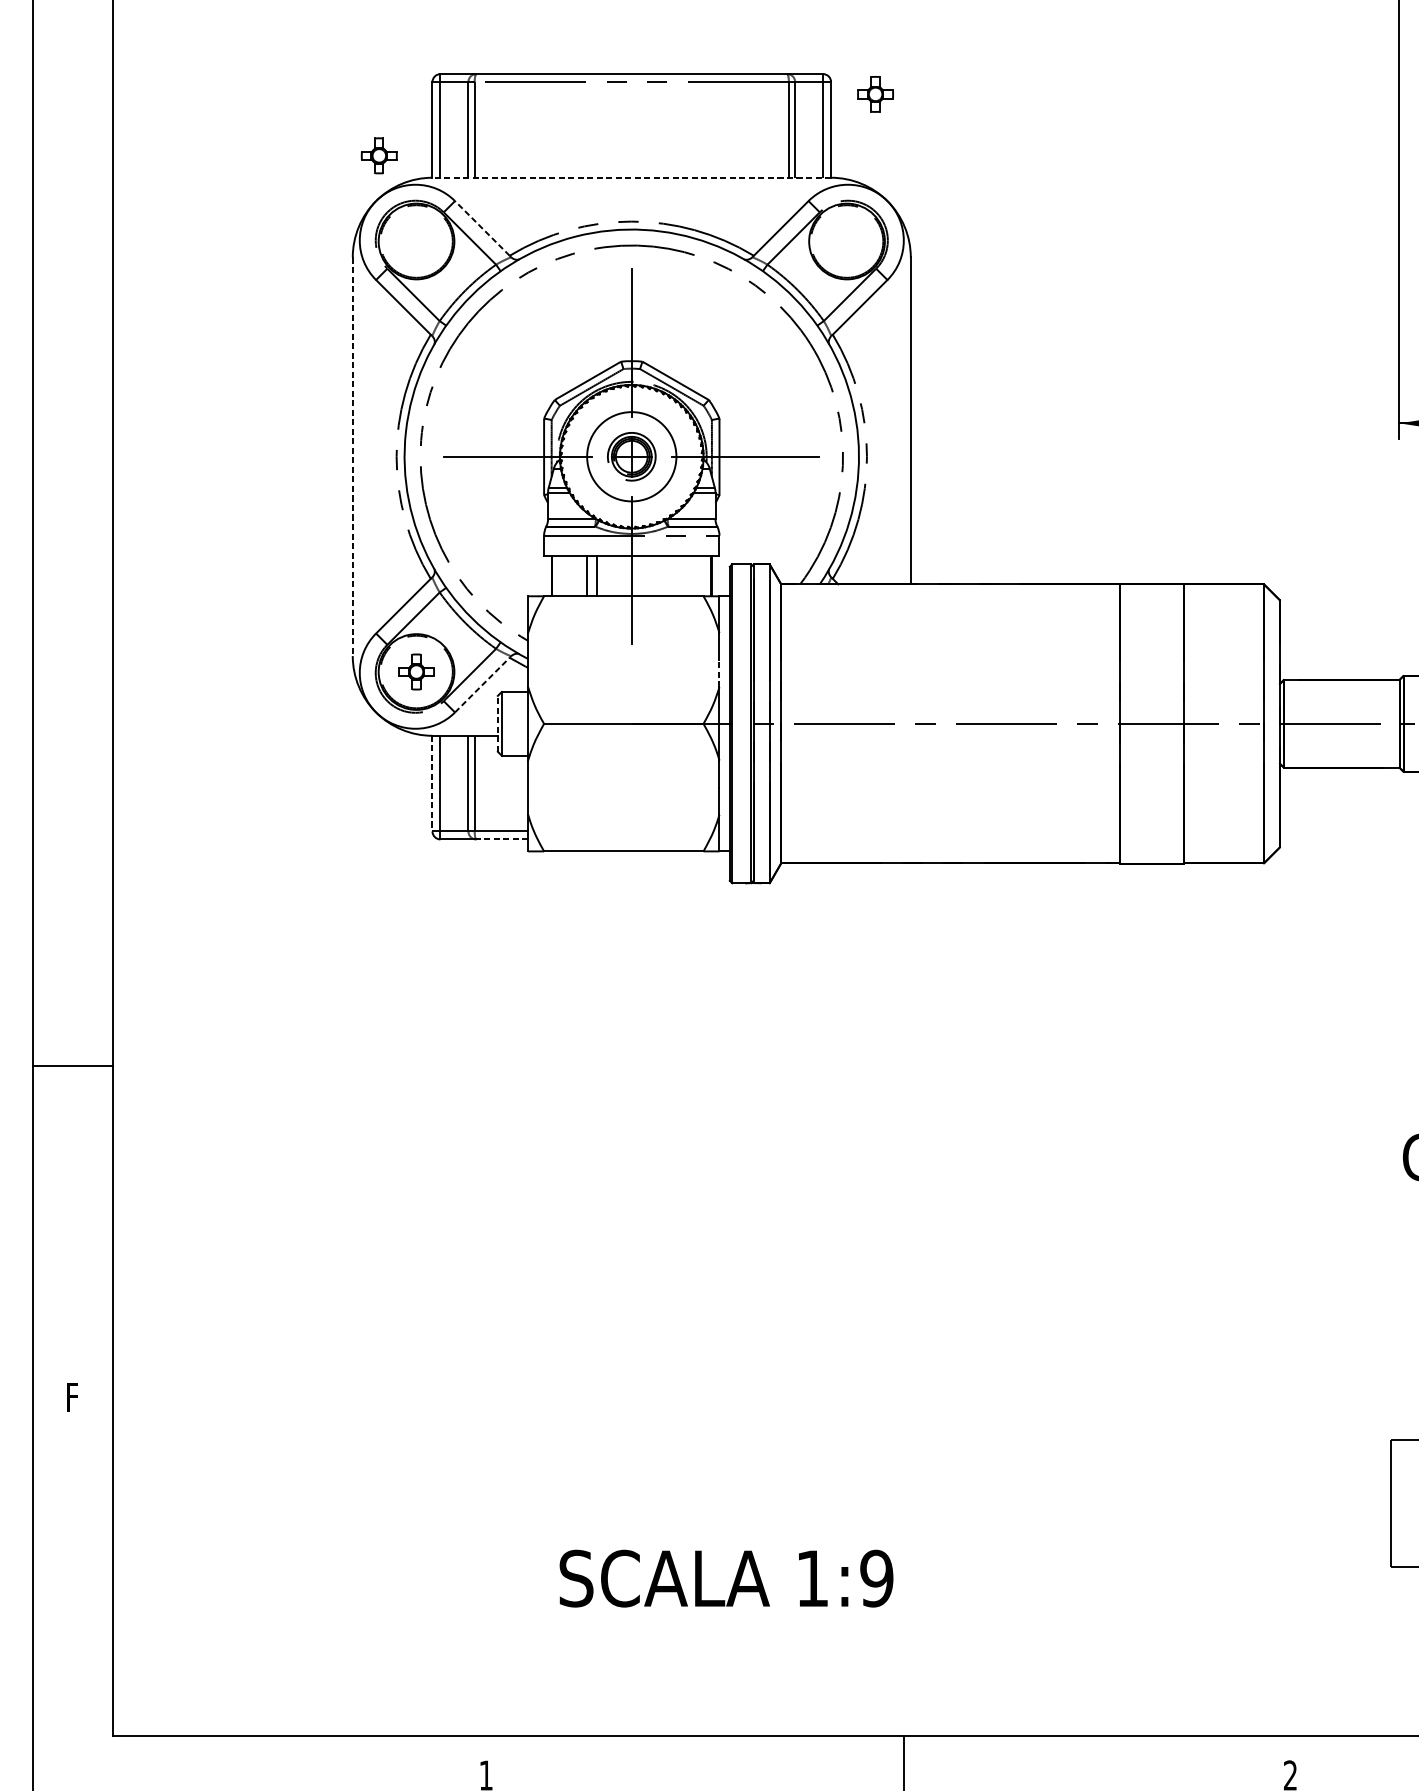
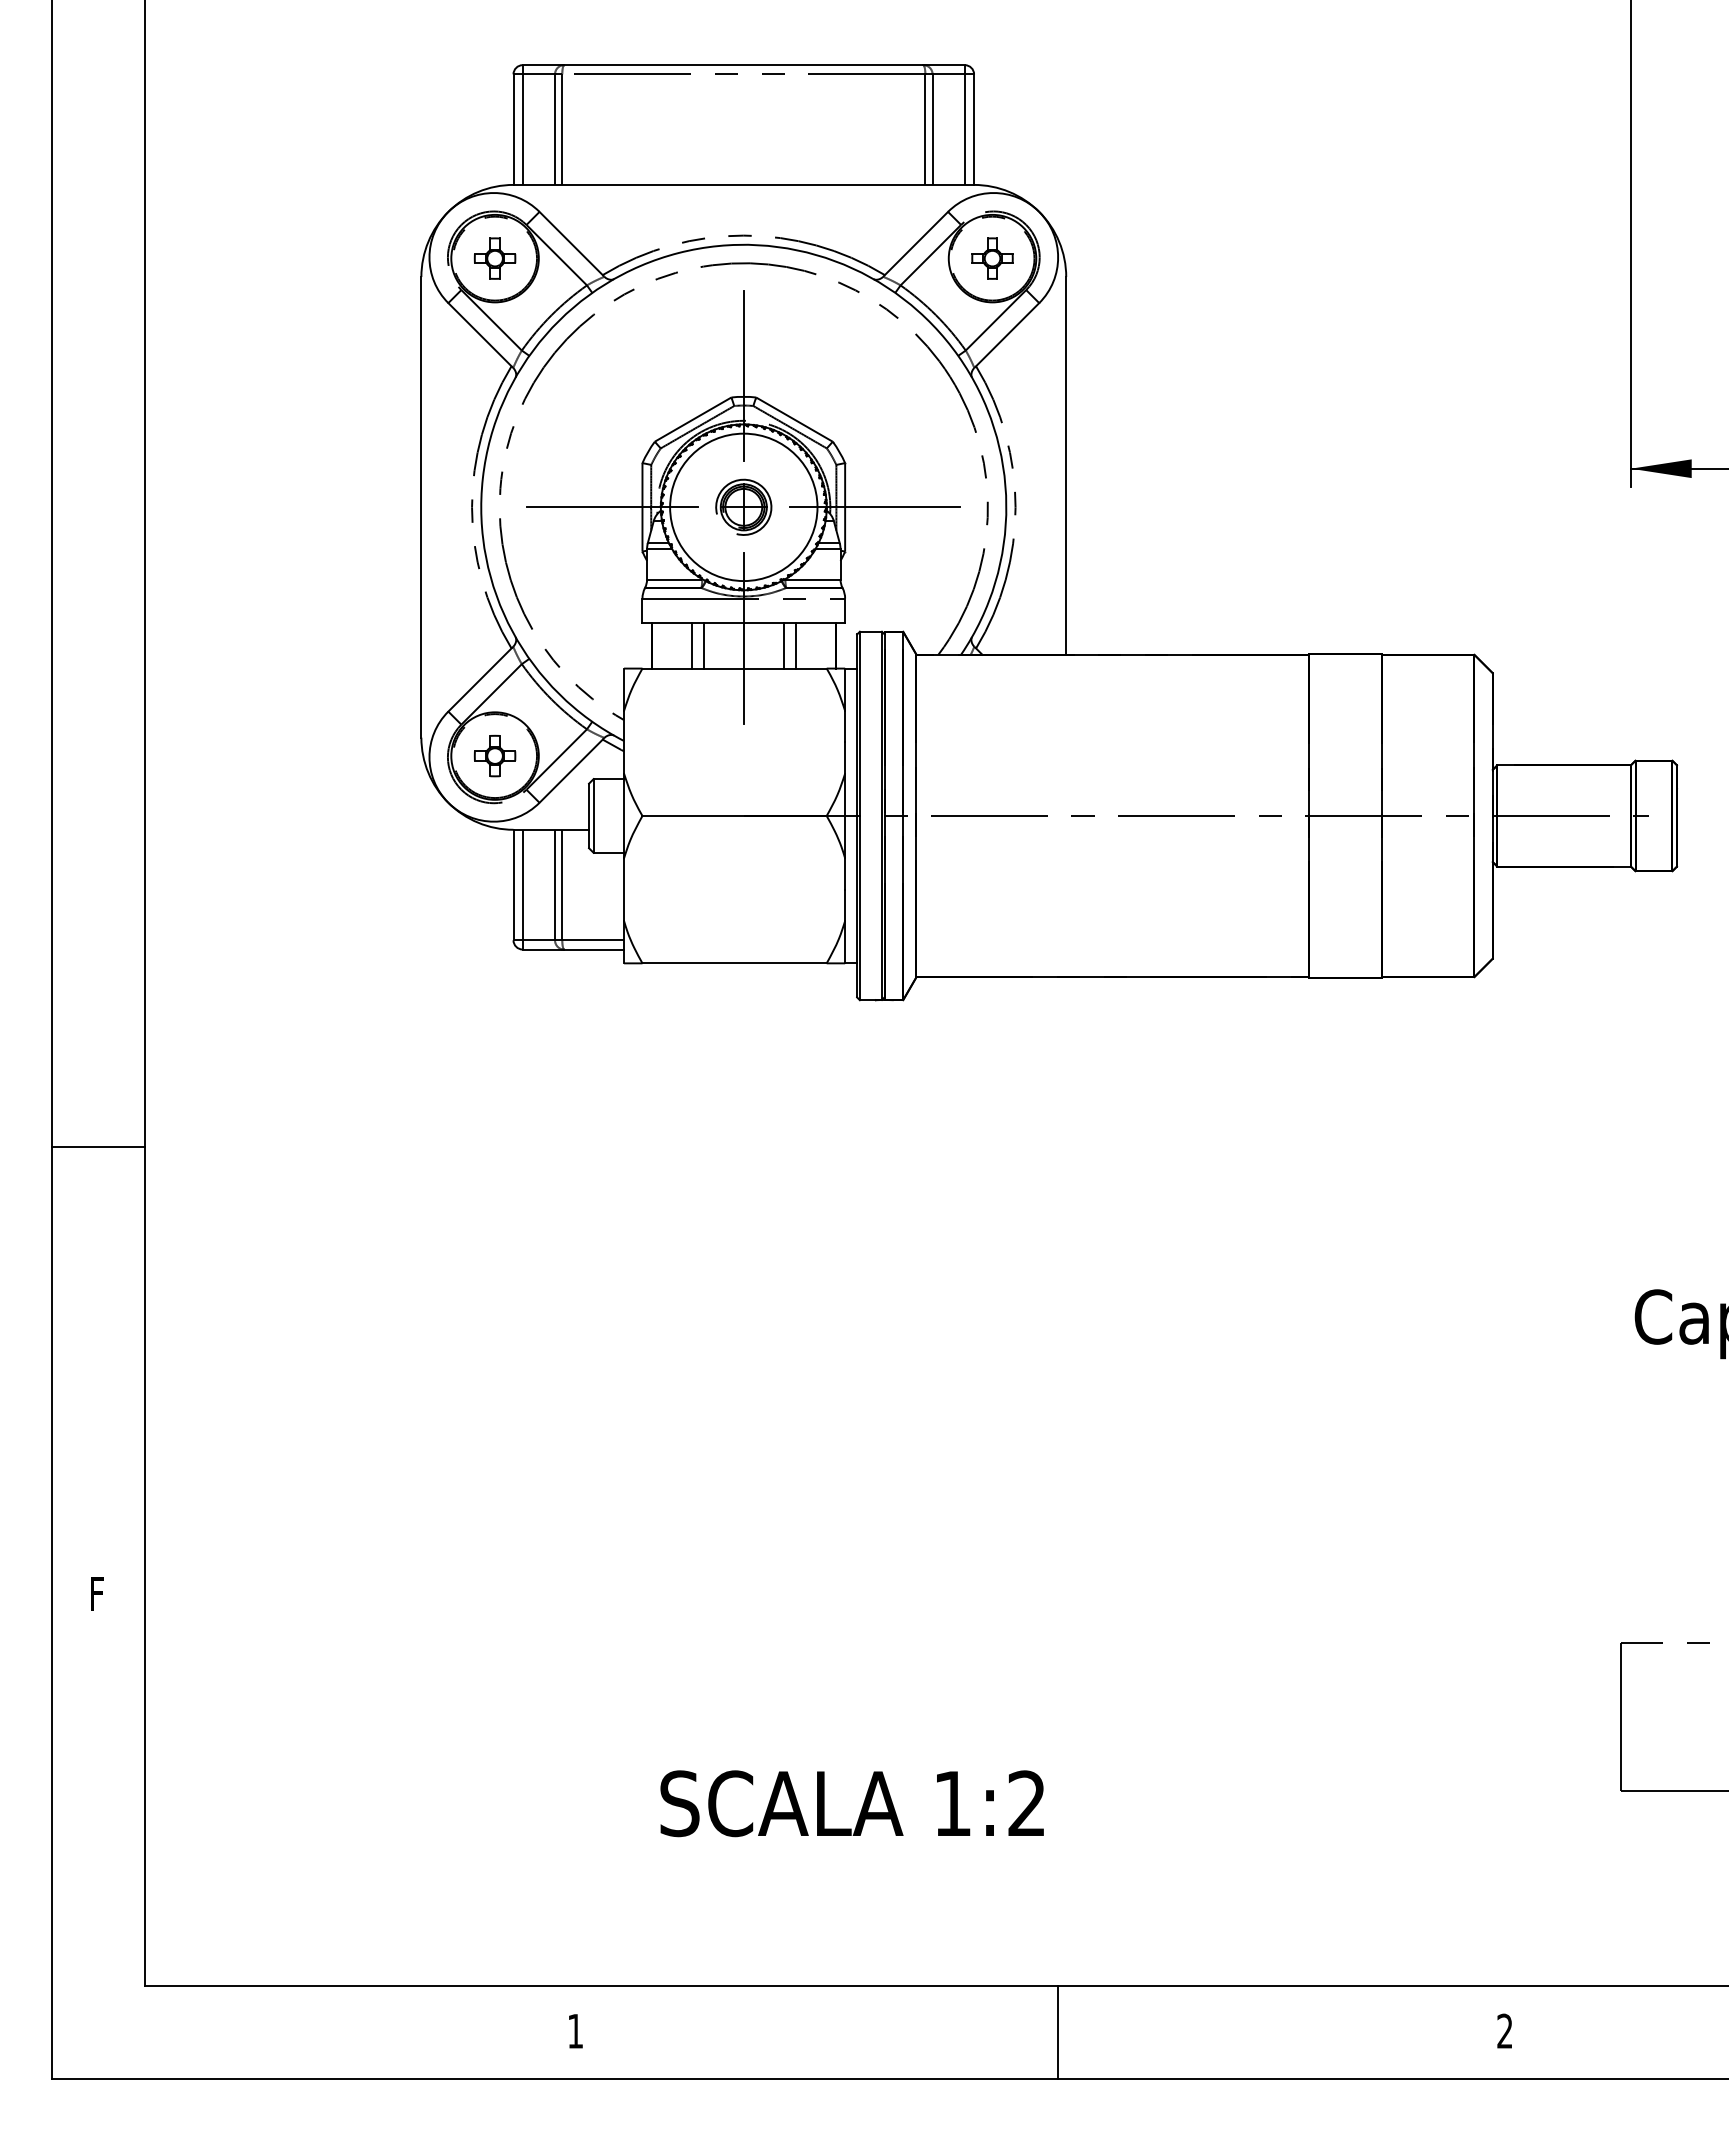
part: (875, 94) -> (992, 258), moved
part: (378, 155) -> (494, 258), moved
line: (631, 177) -> (743, 184), dashed -> solid
line: (482, 228) -> (571, 243), dashed -> solid
line: (352, 456) -> (421, 507), dashed -> solid
circle: (631, 456) -> (743, 507), size x1.43
line: (666, 576) -> (783, 645), added
line: (676, 576) -> (795, 645), added
line: (719, 673) -> (845, 757), dashed -> solid
line: (482, 685) -> (571, 771), dashed -> solid
line: (498, 723) -> (589, 815), dashed -> solid
line: (432, 784) -> (513, 885), dashed -> solid
line: (502, 839) -> (594, 949), dashed -> solid
line: (72, 1066) -> (97, 1147), moved
text: (876, 1578) -> (1026, 1803), 1:9 -> 1:2

